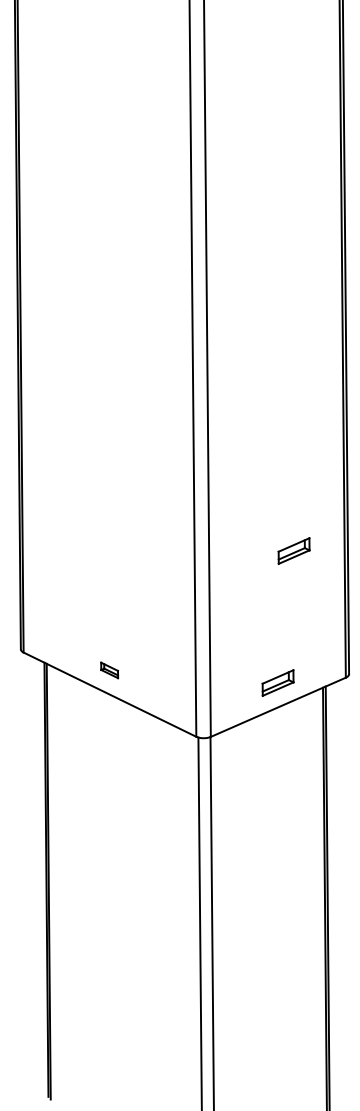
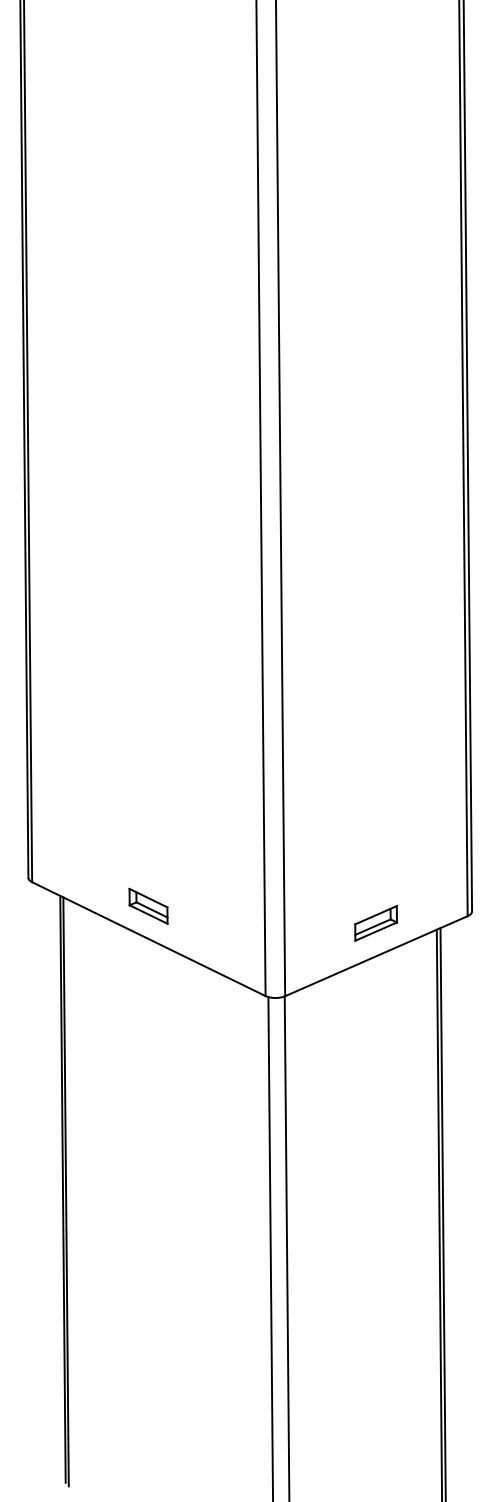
part: (293, 550) -> (396, 744), removed
part: (109, 670) -> (148, 906), size x1.67

